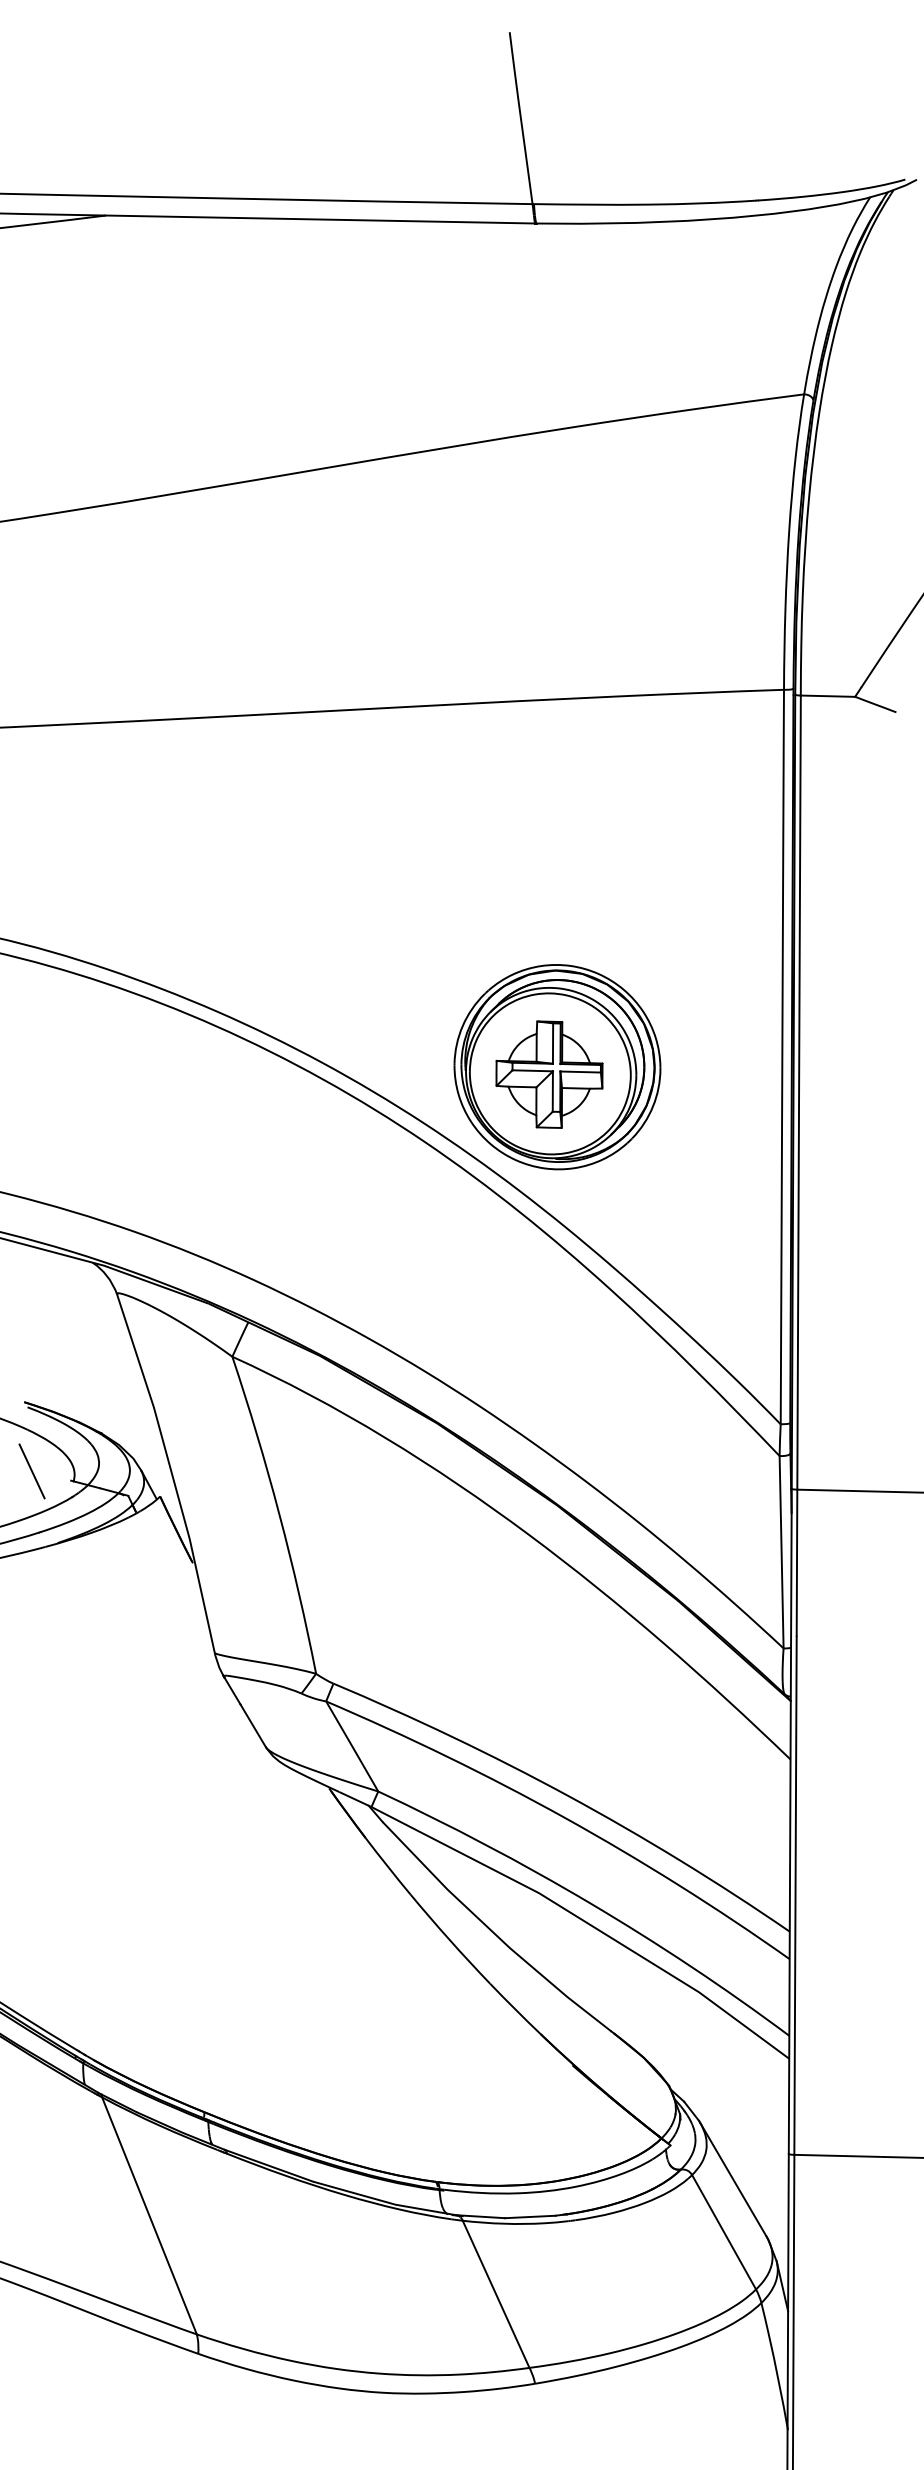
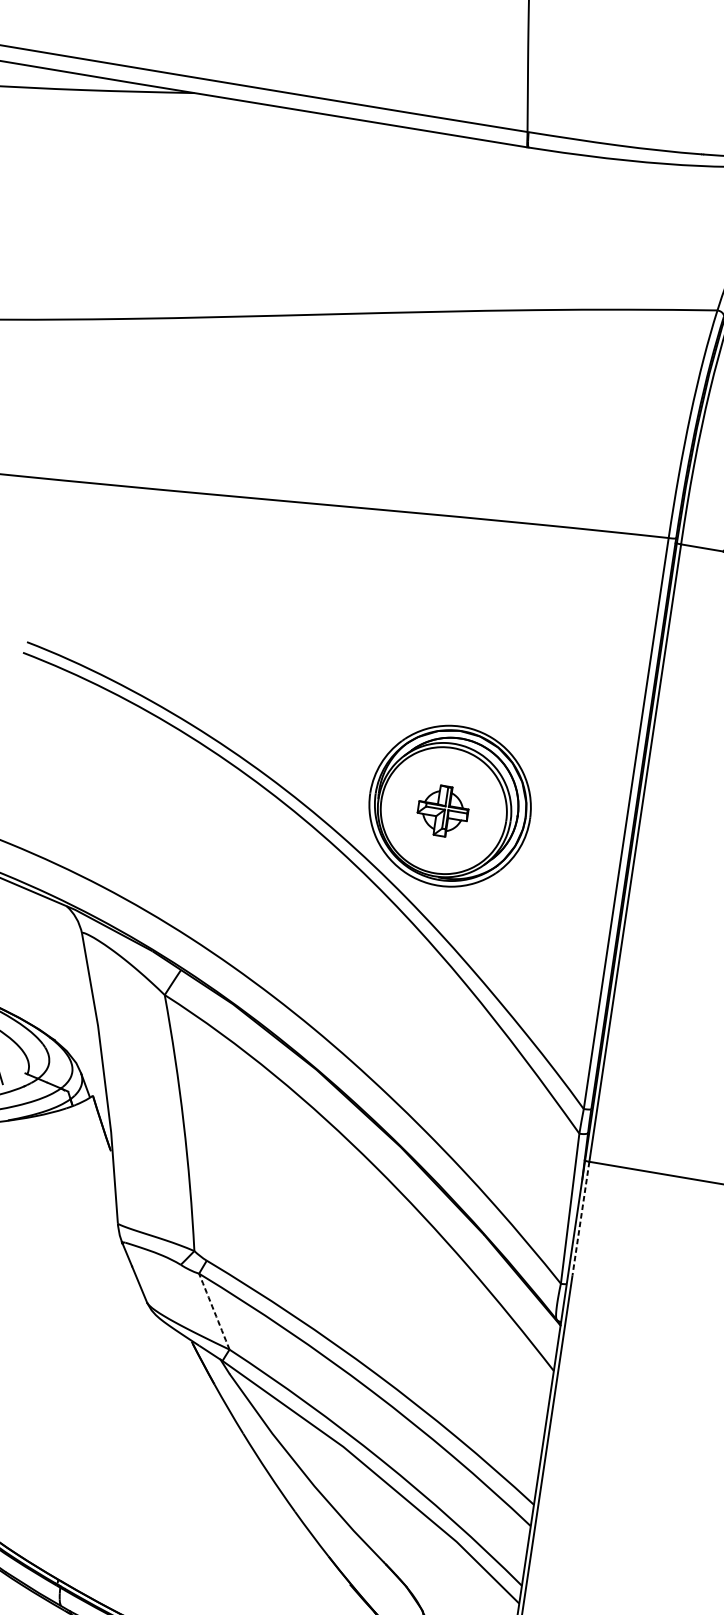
part: (549, 1074) -> (443, 811), size x0.6
line: (797, 1563) -> (581, 1219), solid -> dashed
arc: (352, 1746) -> (214, 1311), solid -> dashed

